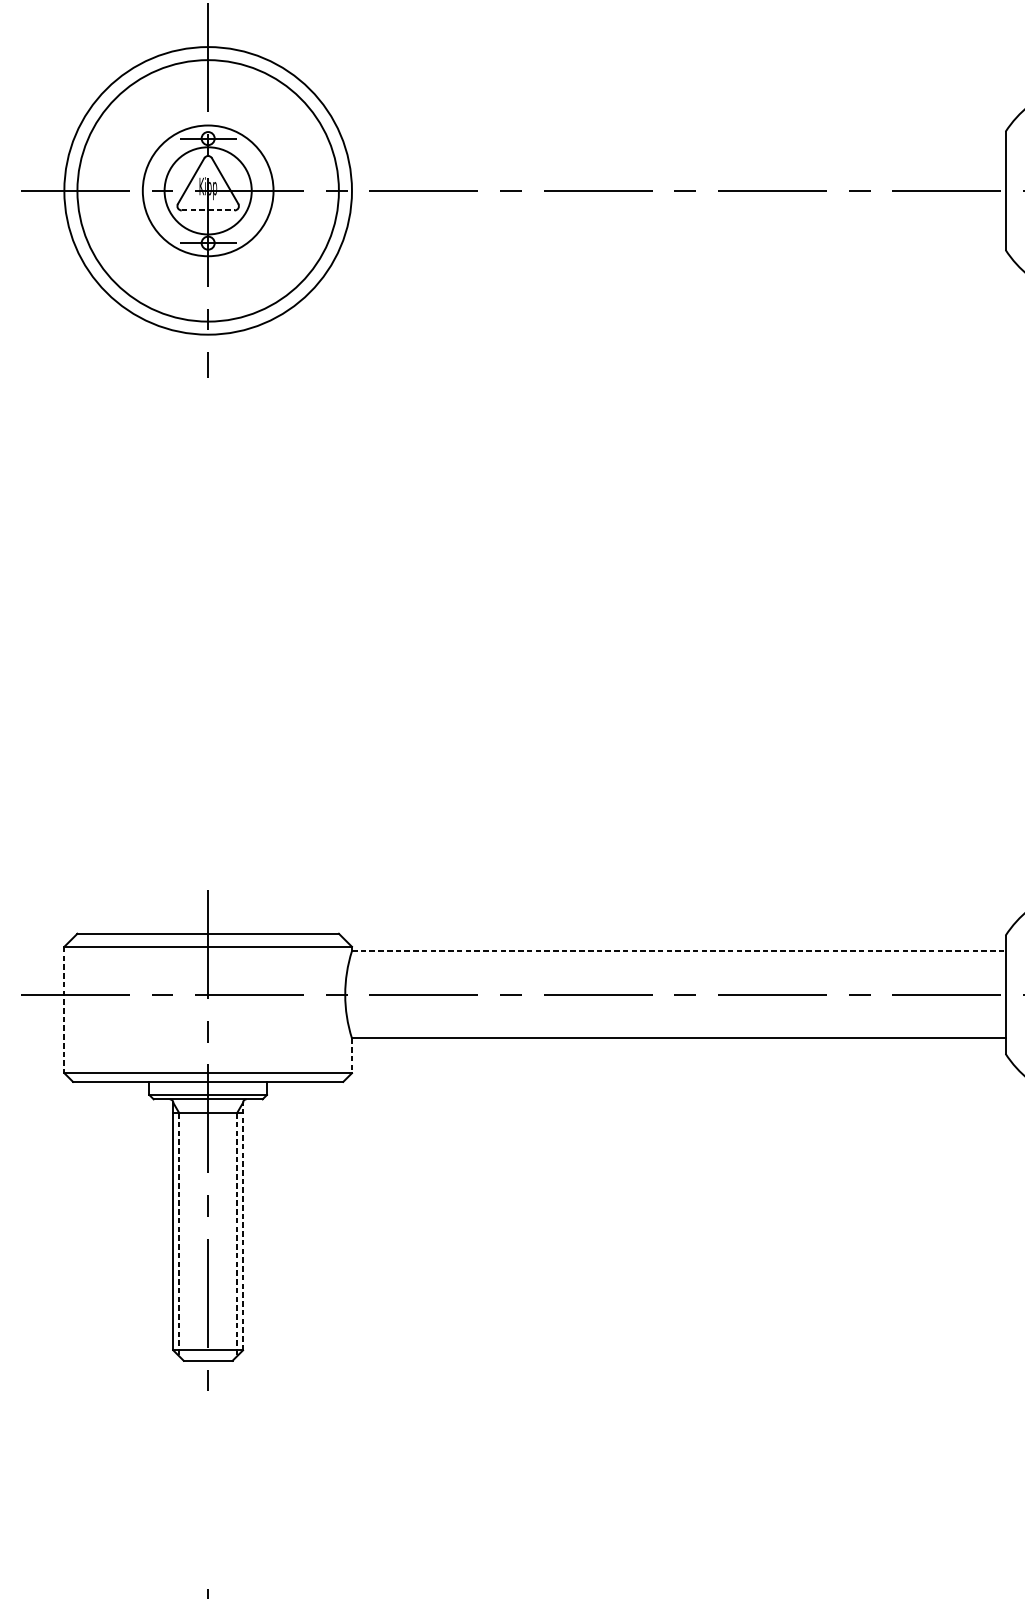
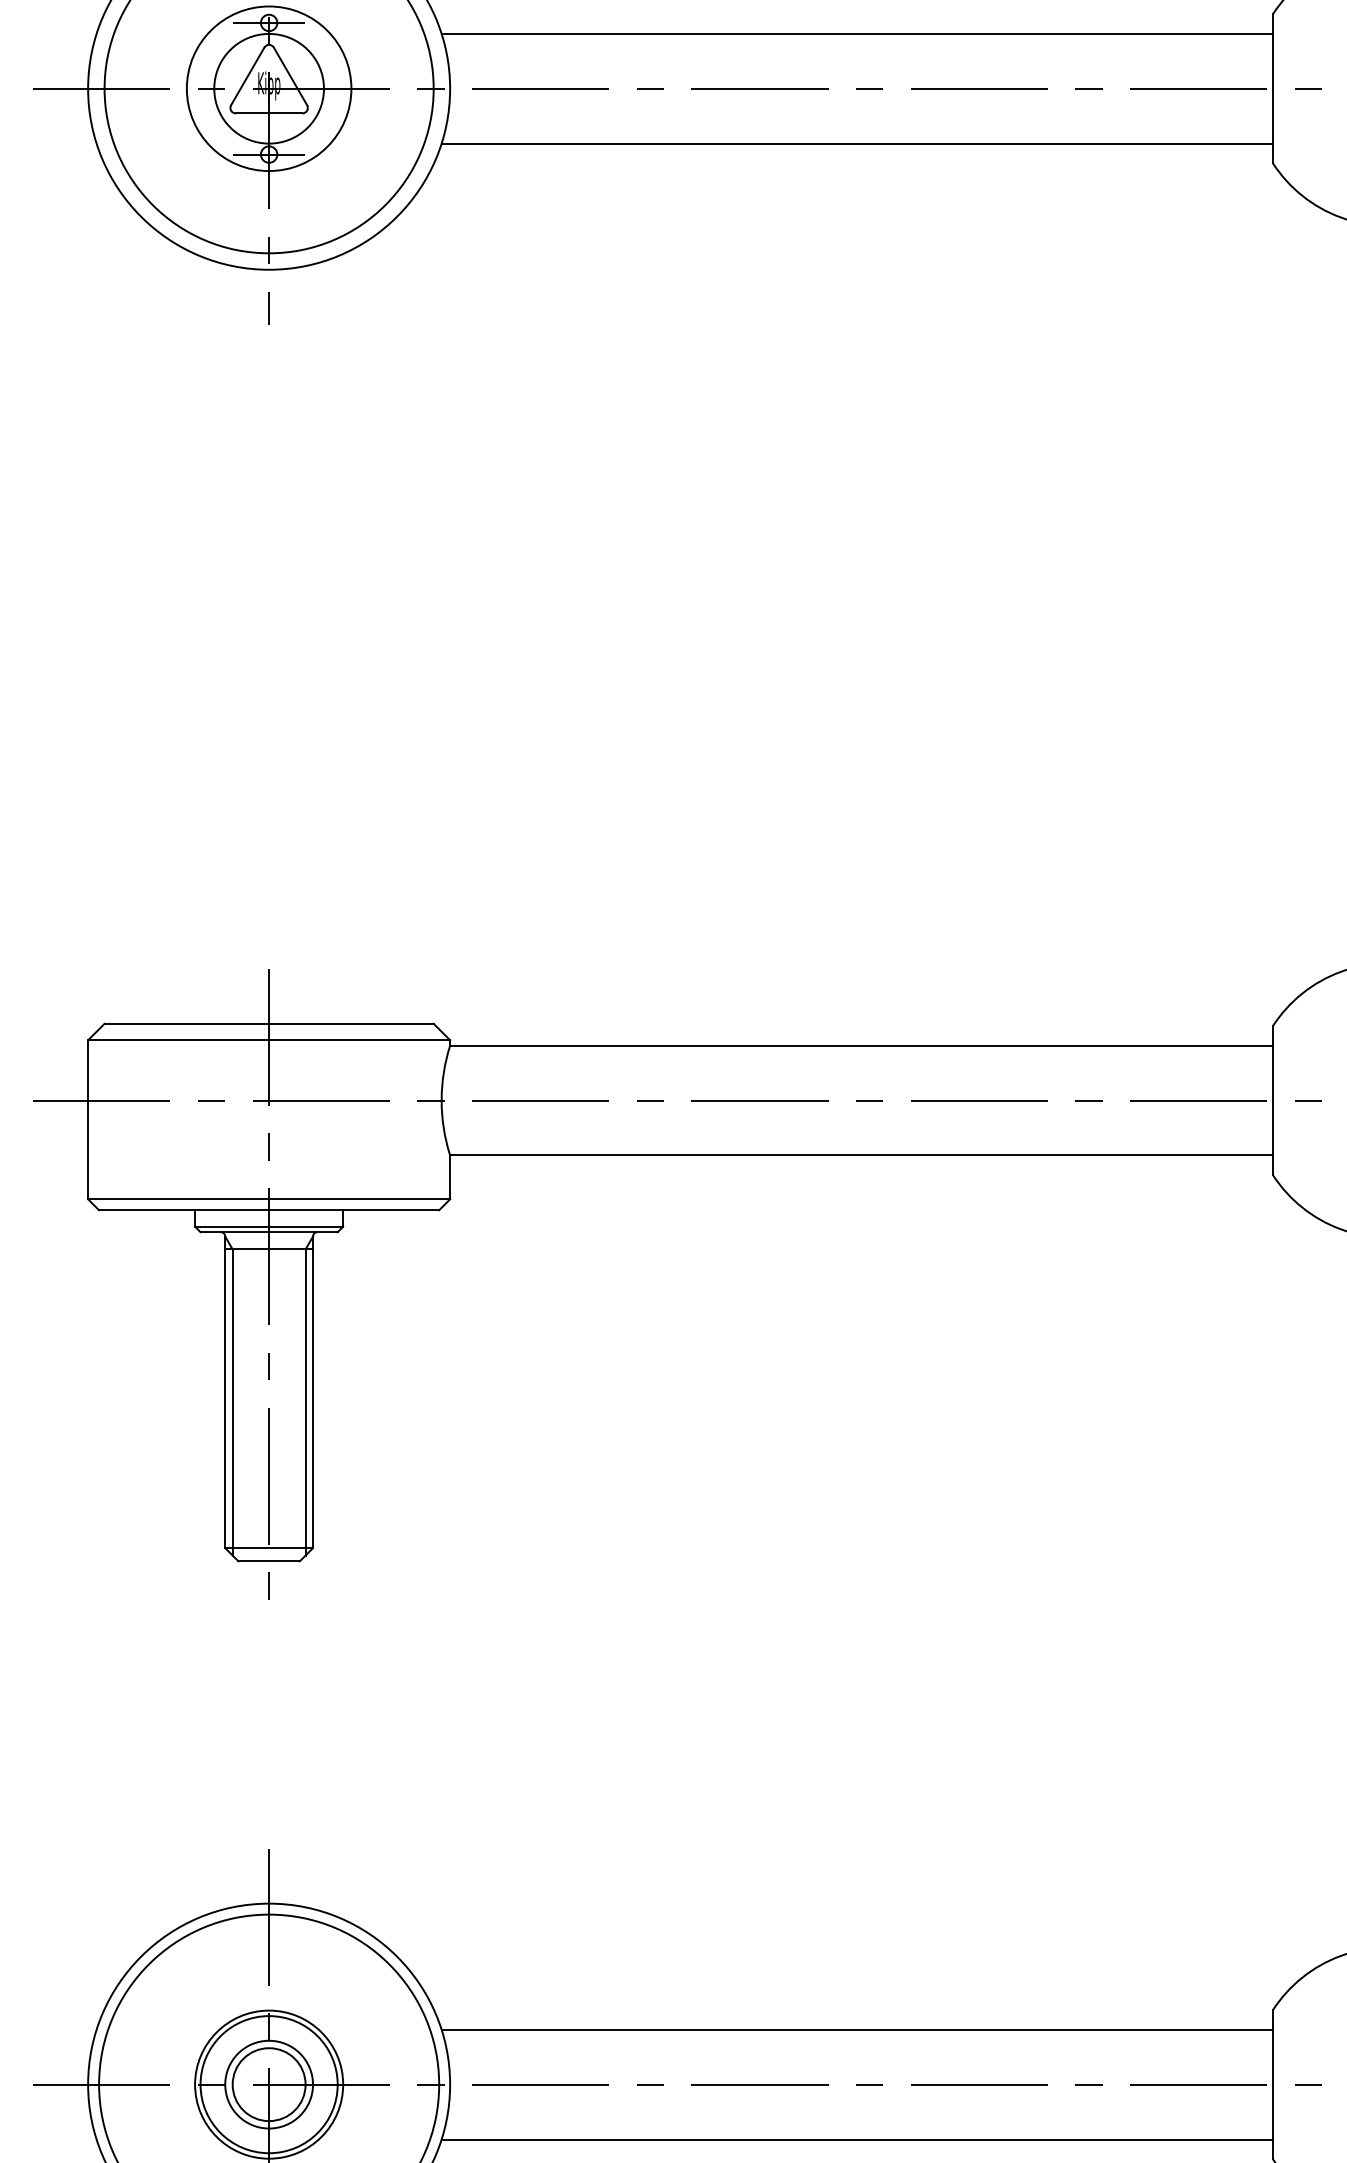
line: (674, 146) -> (856, 33), added
line: (208, 210) -> (269, 113), dashed -> solid
line: (674, 234) -> (856, 143), added
line: (679, 951) -> (862, 1045), dashed -> solid
line: (64, 1009) -> (88, 1119), dashed -> solid
line: (352, 1055) -> (450, 1177), dashed -> solid
line: (243, 1226) -> (313, 1392), dashed -> solid
line: (179, 1235) -> (232, 1403), dashed -> solid
line: (237, 1235) -> (305, 1403), dashed -> solid

